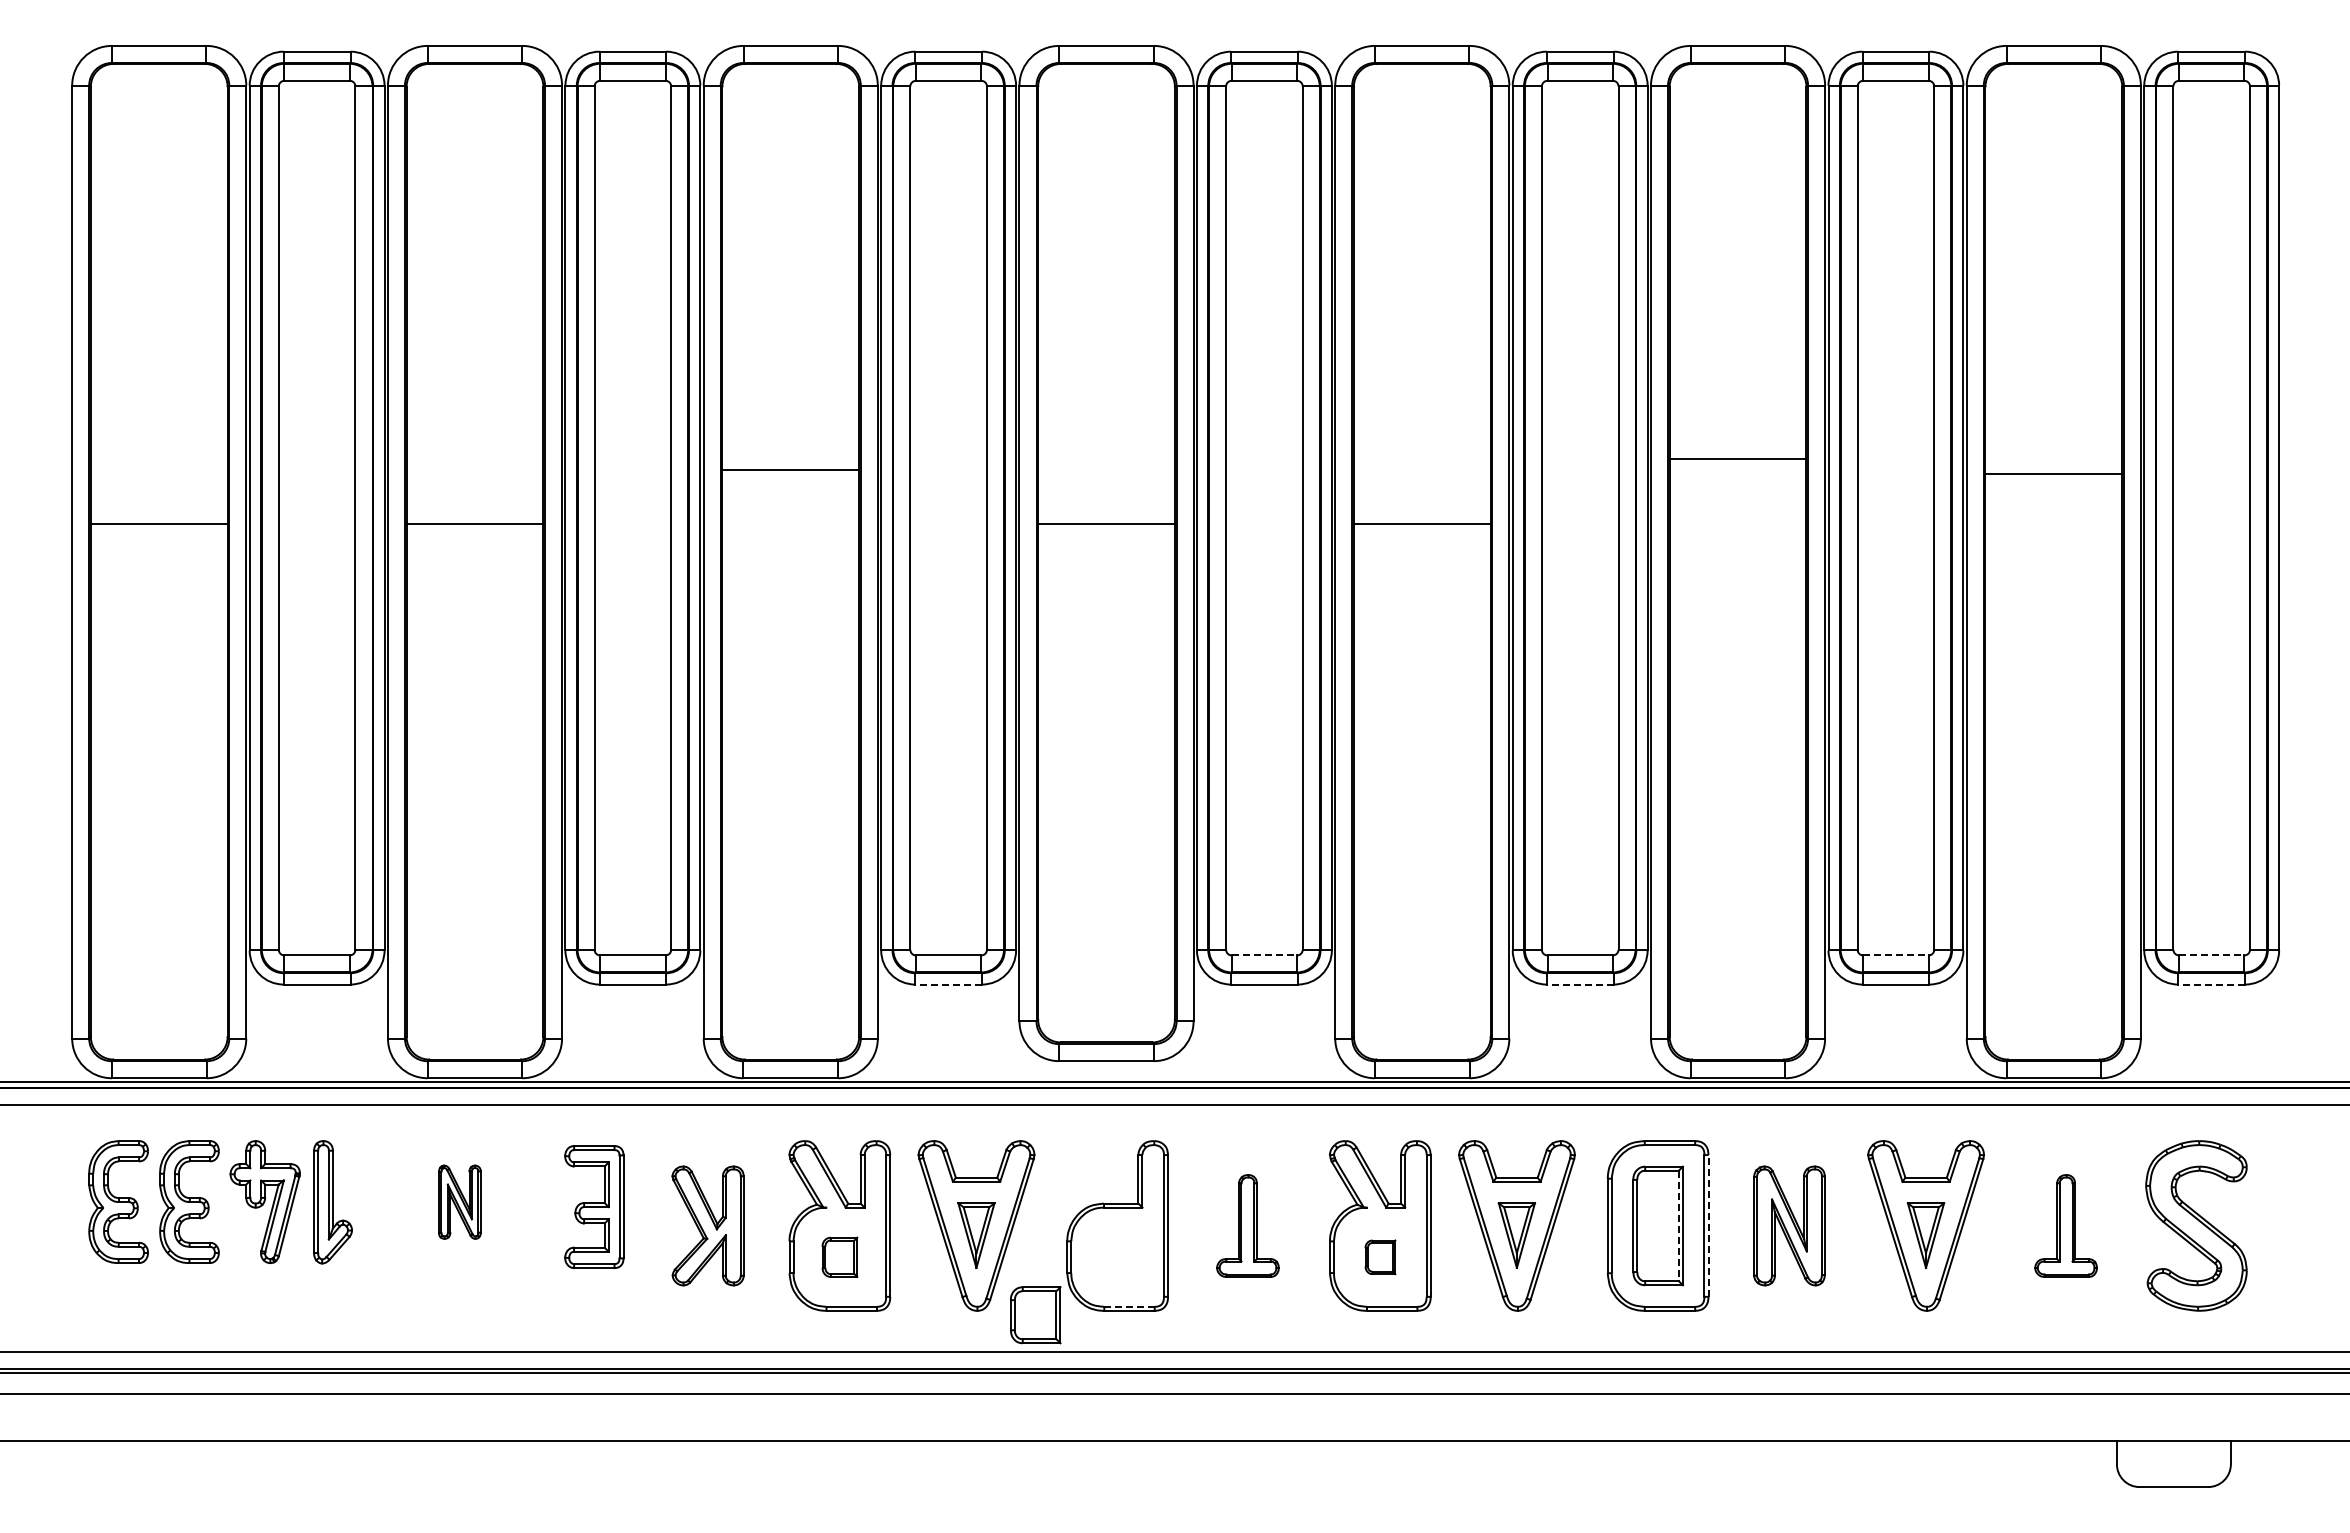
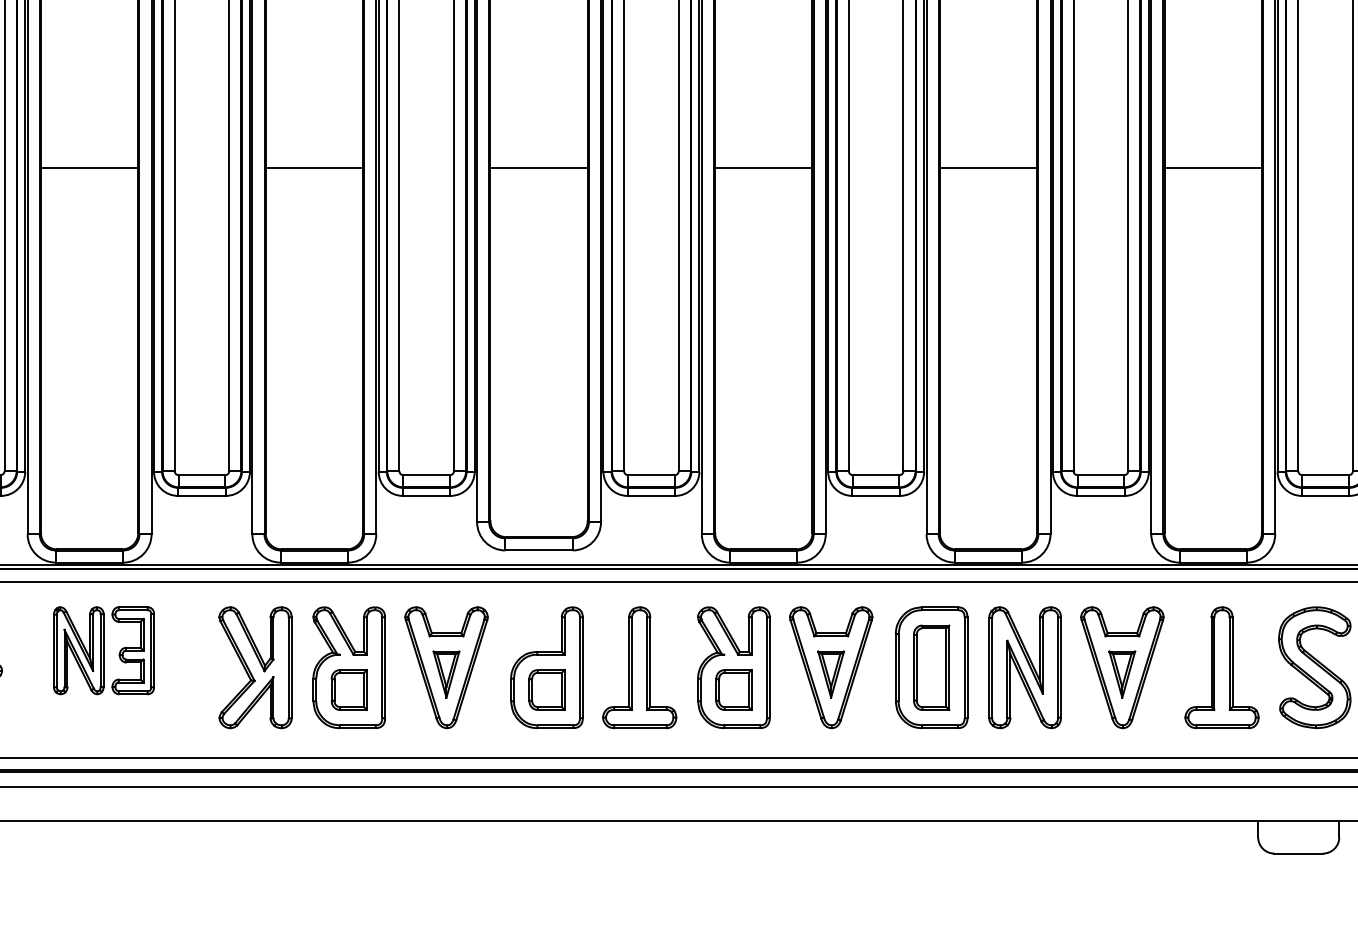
line: (1737, 459) -> (988, 168), moved
line: (790, 470) -> (314, 168), moved
line: (2053, 474) -> (1213, 168), moved
line: (1264, 955) -> (651, 475), dashed -> solid
line: (1895, 955) -> (1100, 475), dashed -> solid
line: (2211, 955) -> (1325, 475), dashed -> solid
line: (948, 984) -> (426, 495), dashed -> solid
line: (1579, 984) -> (875, 495), dashed -> solid
line: (2211, 984) -> (1325, 495), dashed -> solid
part: (459, 1202) -> (78, 651), size x1.67
part: (594, 1206) -> (133, 650), moved
part: (707, 1225) -> (255, 667), size x1.43
part: (1247, 1225) -> (639, 667), size x1.67
line: (1708, 1225) -> (967, 667), dashed -> solid
part: (1789, 1225) -> (1025, 667), size x1.43
part: (2065, 1225) -> (1221, 667), size x1.67
line: (1678, 1226) -> (946, 668), dashed -> solid
part: (839, 1257) -> (349, 690), size x1.43
part: (1380, 1257) -> (734, 690), size x1.67
line: (1129, 1306) -> (555, 725), dashed -> solid
part: (1035, 1315) -> (546, 690), moved

